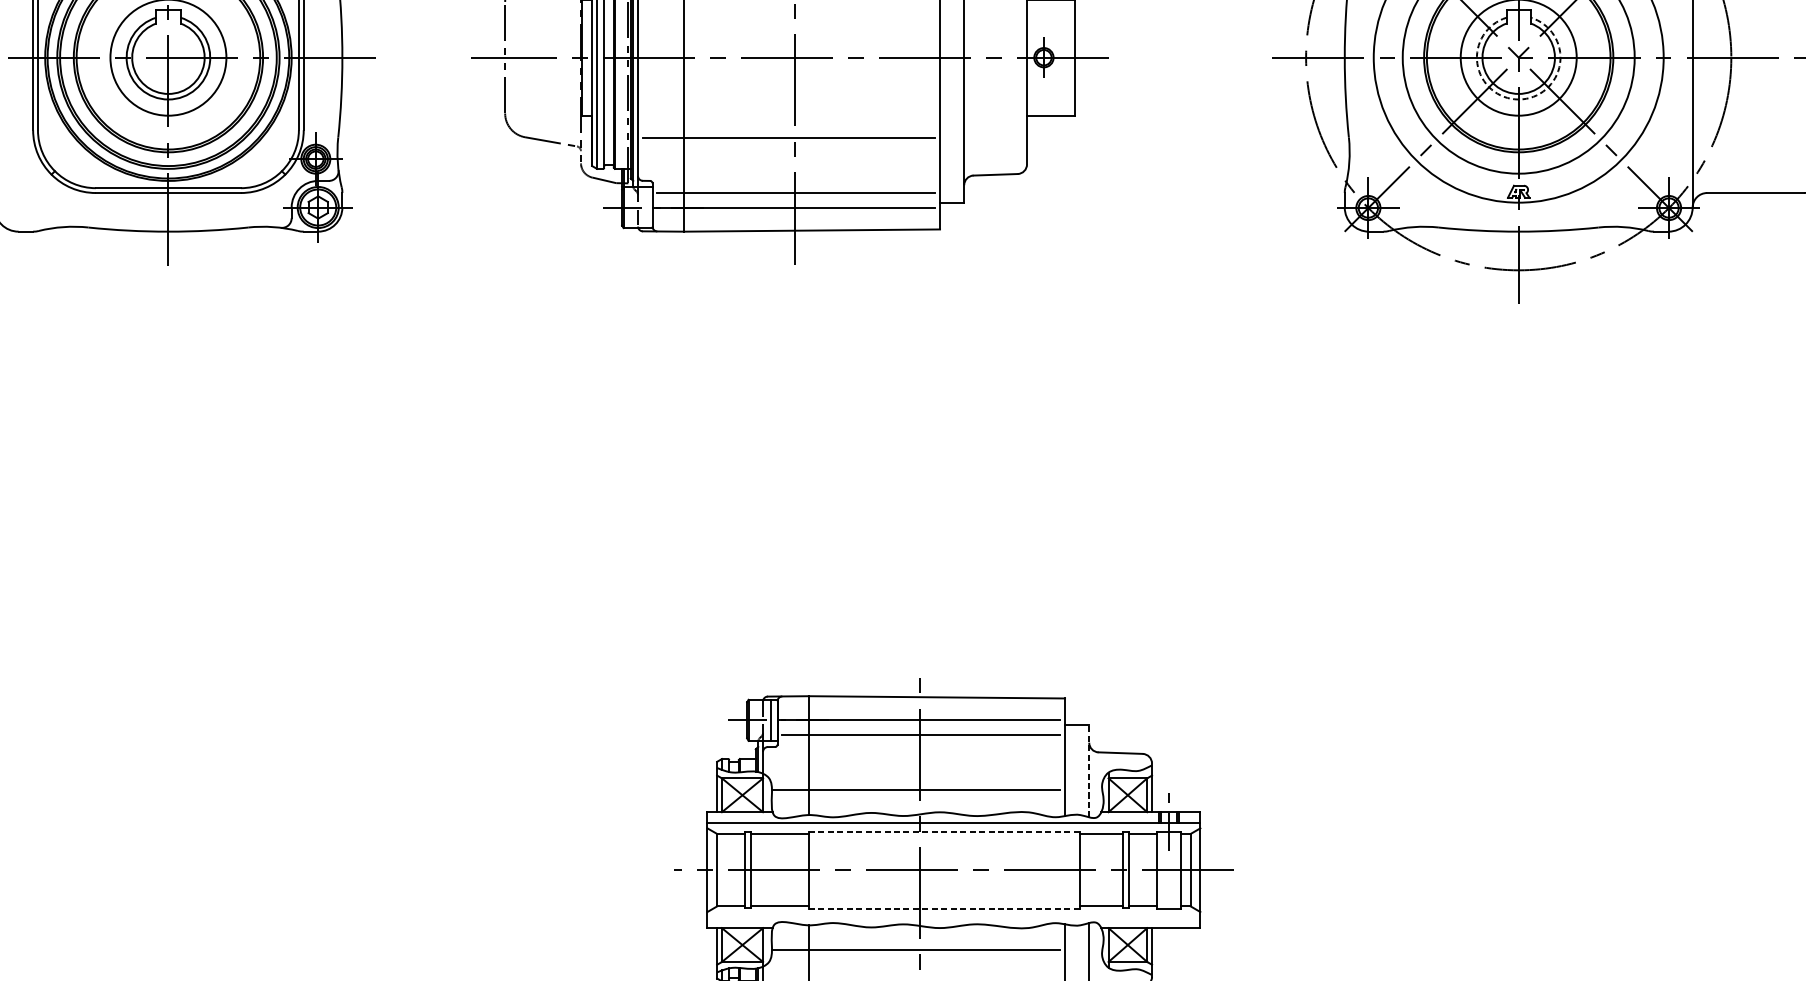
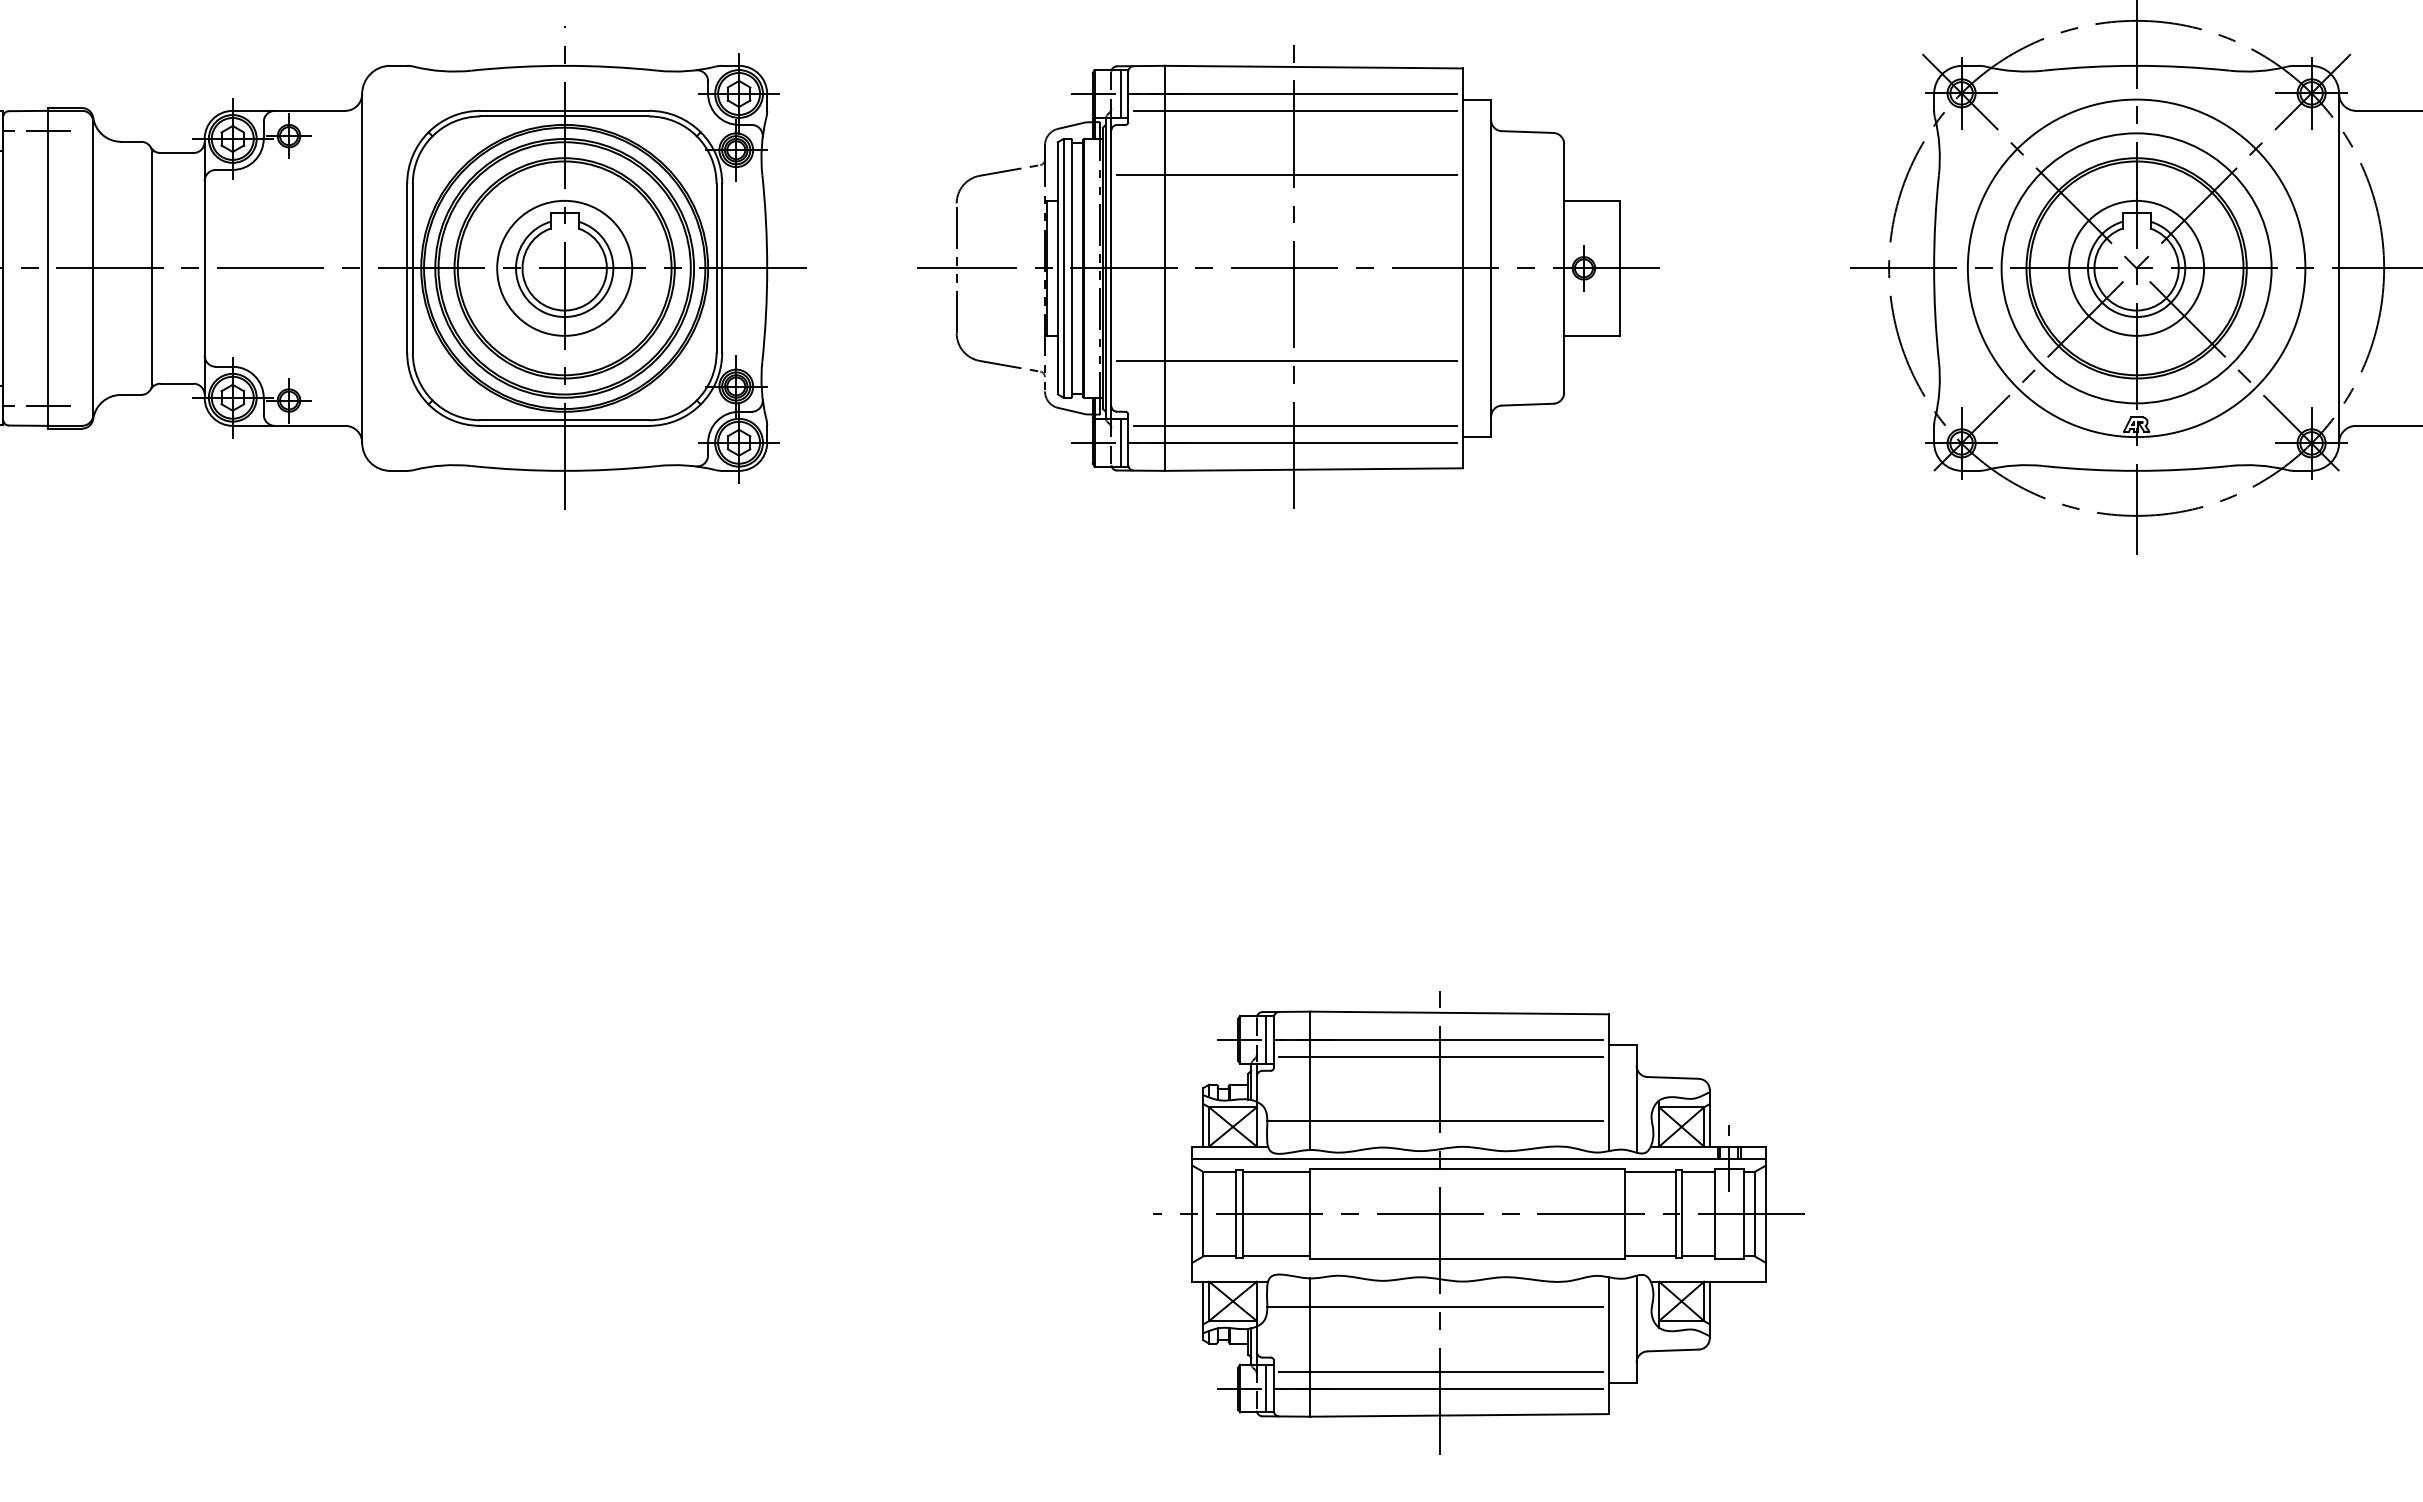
arc: (1518, 99) -> (2136, 317), dashed -> solid
line: (645, 207) -> (1120, 442), added
line: (1089, 771) -> (1636, 1099), dashed -> solid
line: (943, 831) -> (1467, 1169), dashed -> solid
line: (943, 909) -> (1467, 1259), dashed -> solid

